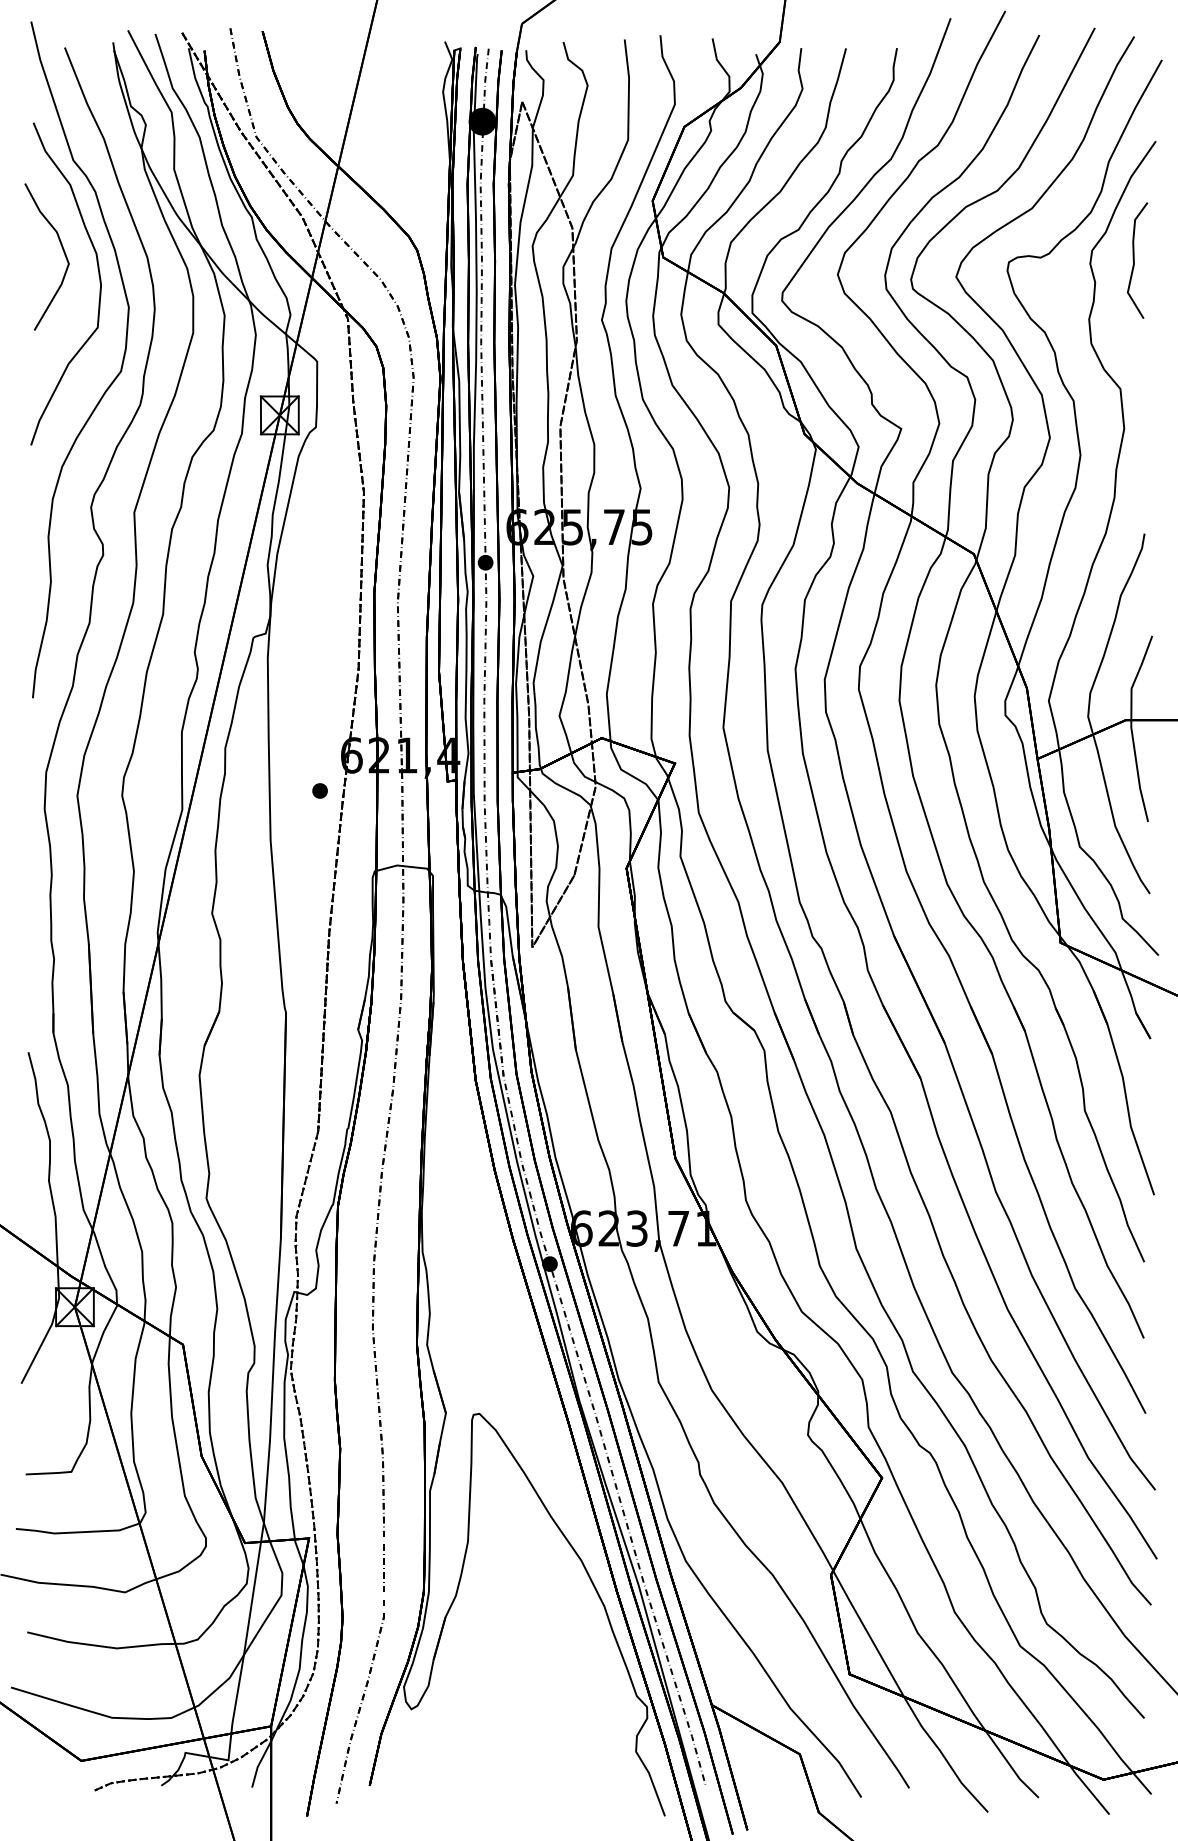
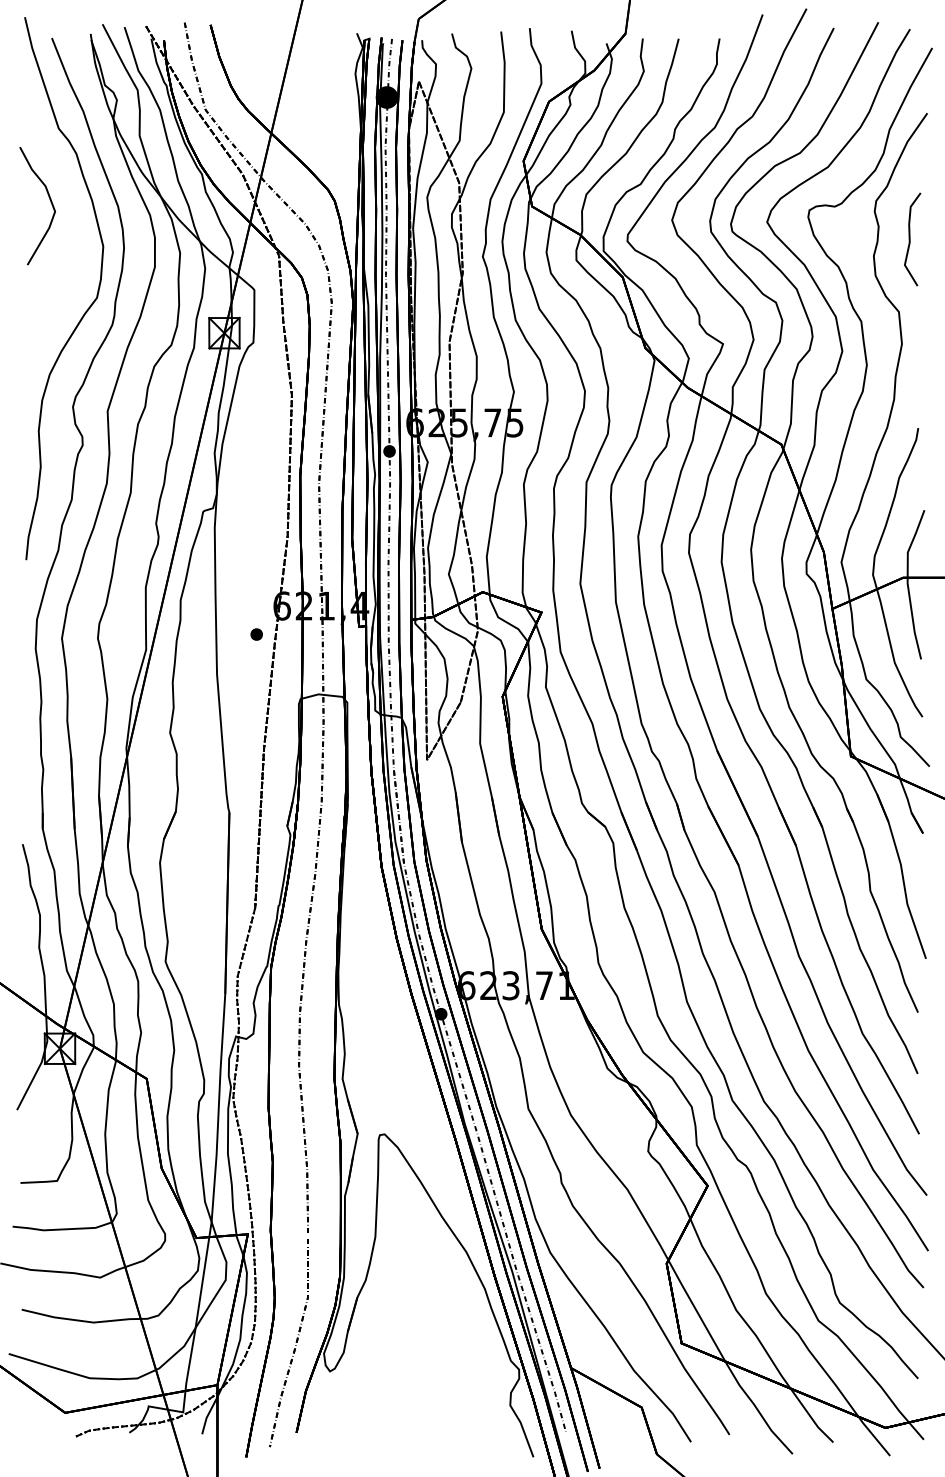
curve: (1134, 260) -> (910, 239), moved
curve: (98, 275) -> (78, 220), removed

